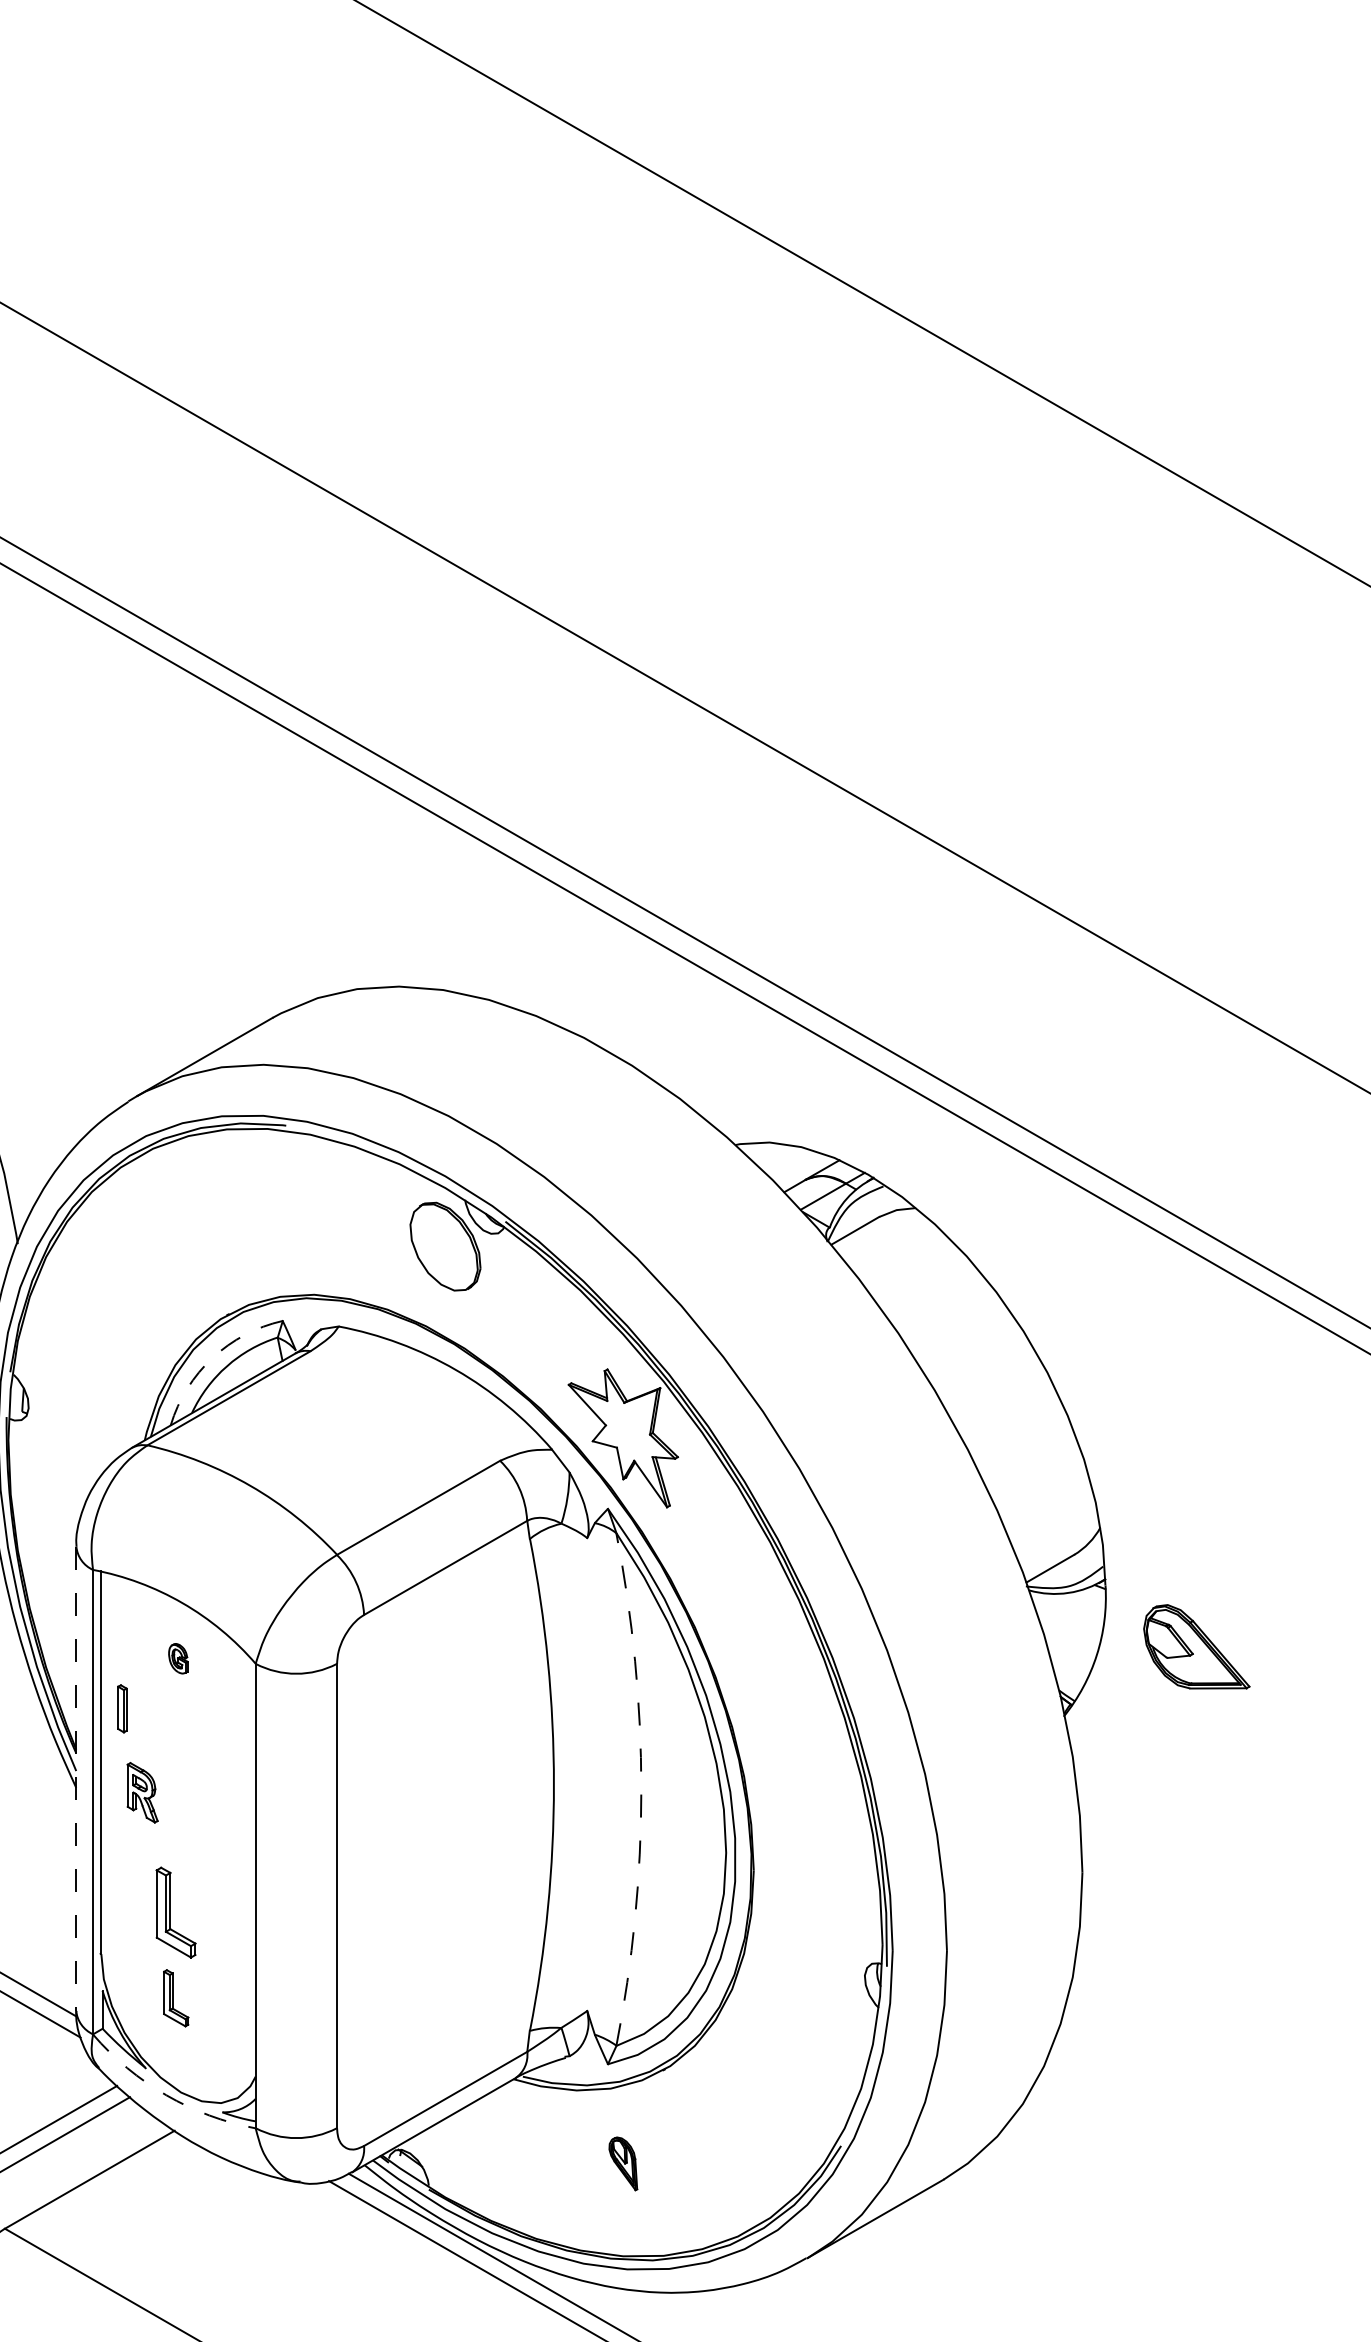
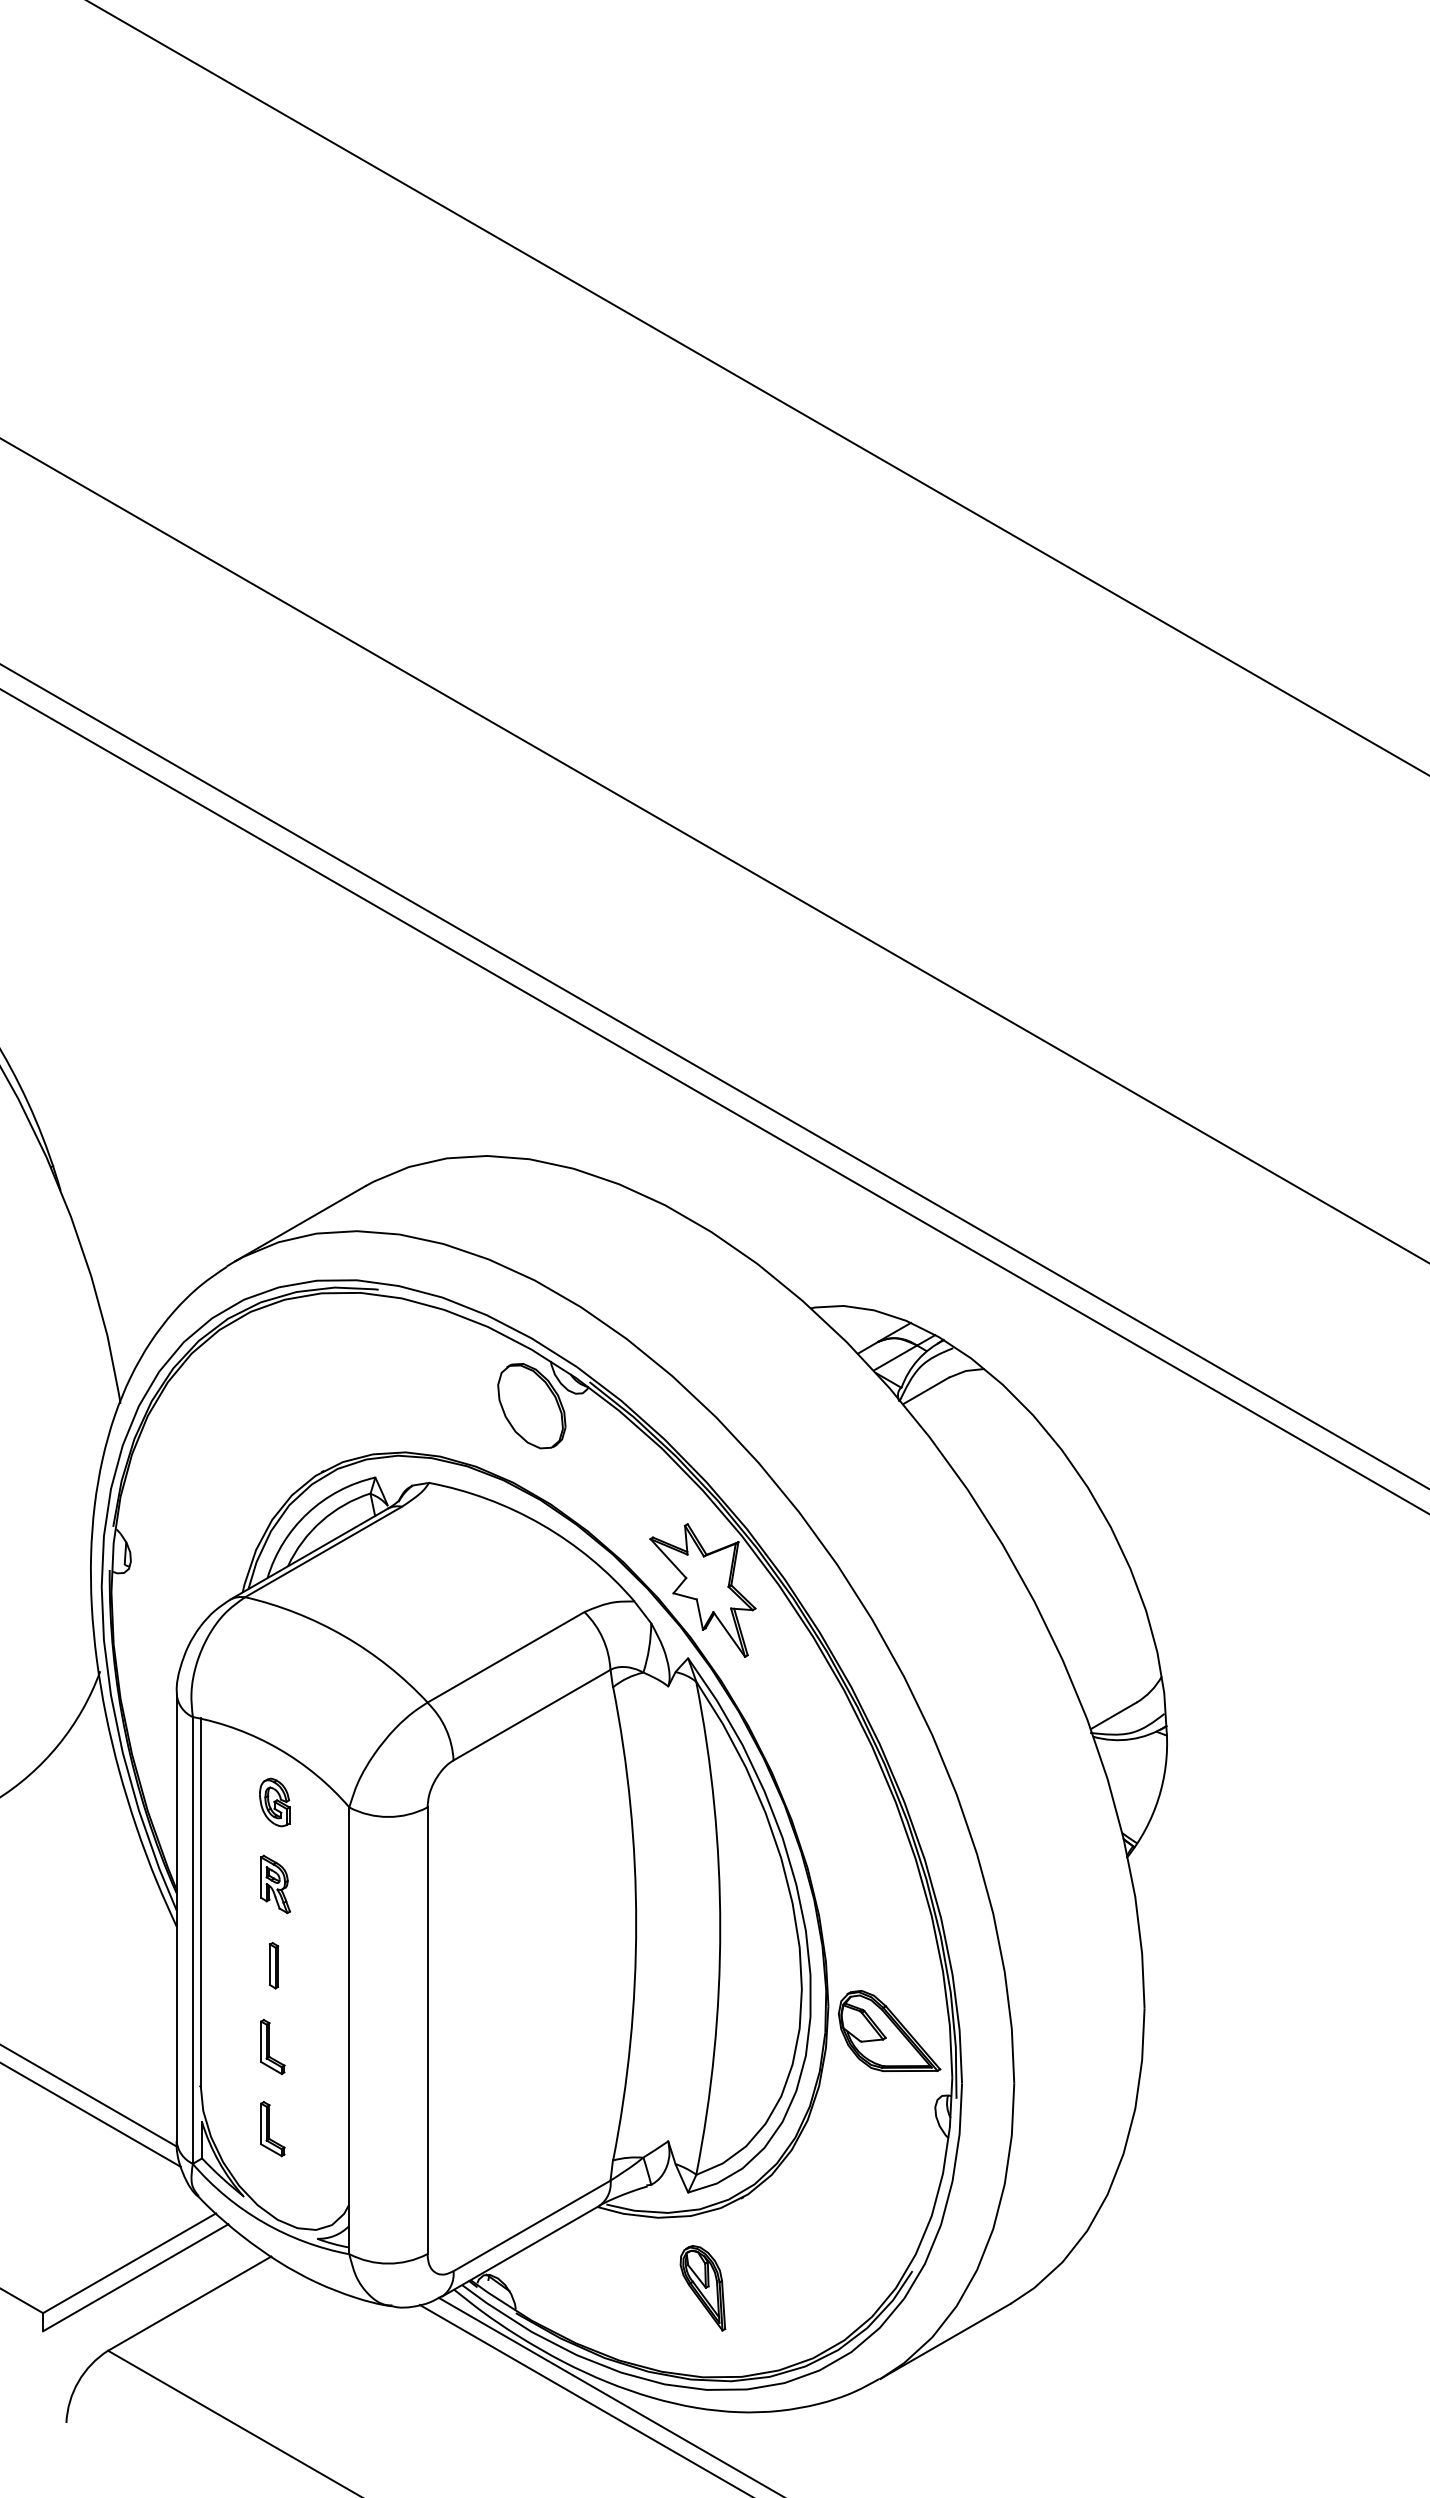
arc: (212, 1358) -> (307, 1513), dashed -> solid
part: (1196, 1647) -> (889, 2031), moved
part: (177, 1658) -> (274, 1802), size x1.67
part: (122, 1708) -> (274, 1965), moved
line: (76, 1779) -> (176, 1918), dashed -> solid
arc: (641, 1789) -> (720, 1928), dashed -> solid
part: (142, 1792) -> (275, 1884), moved
part: (175, 1913) -> (272, 2047), size x0.62
arc: (166, 2095) -> (263, 2222), dashed -> solid
part: (622, 2163) -> (702, 2288), size x1.67

